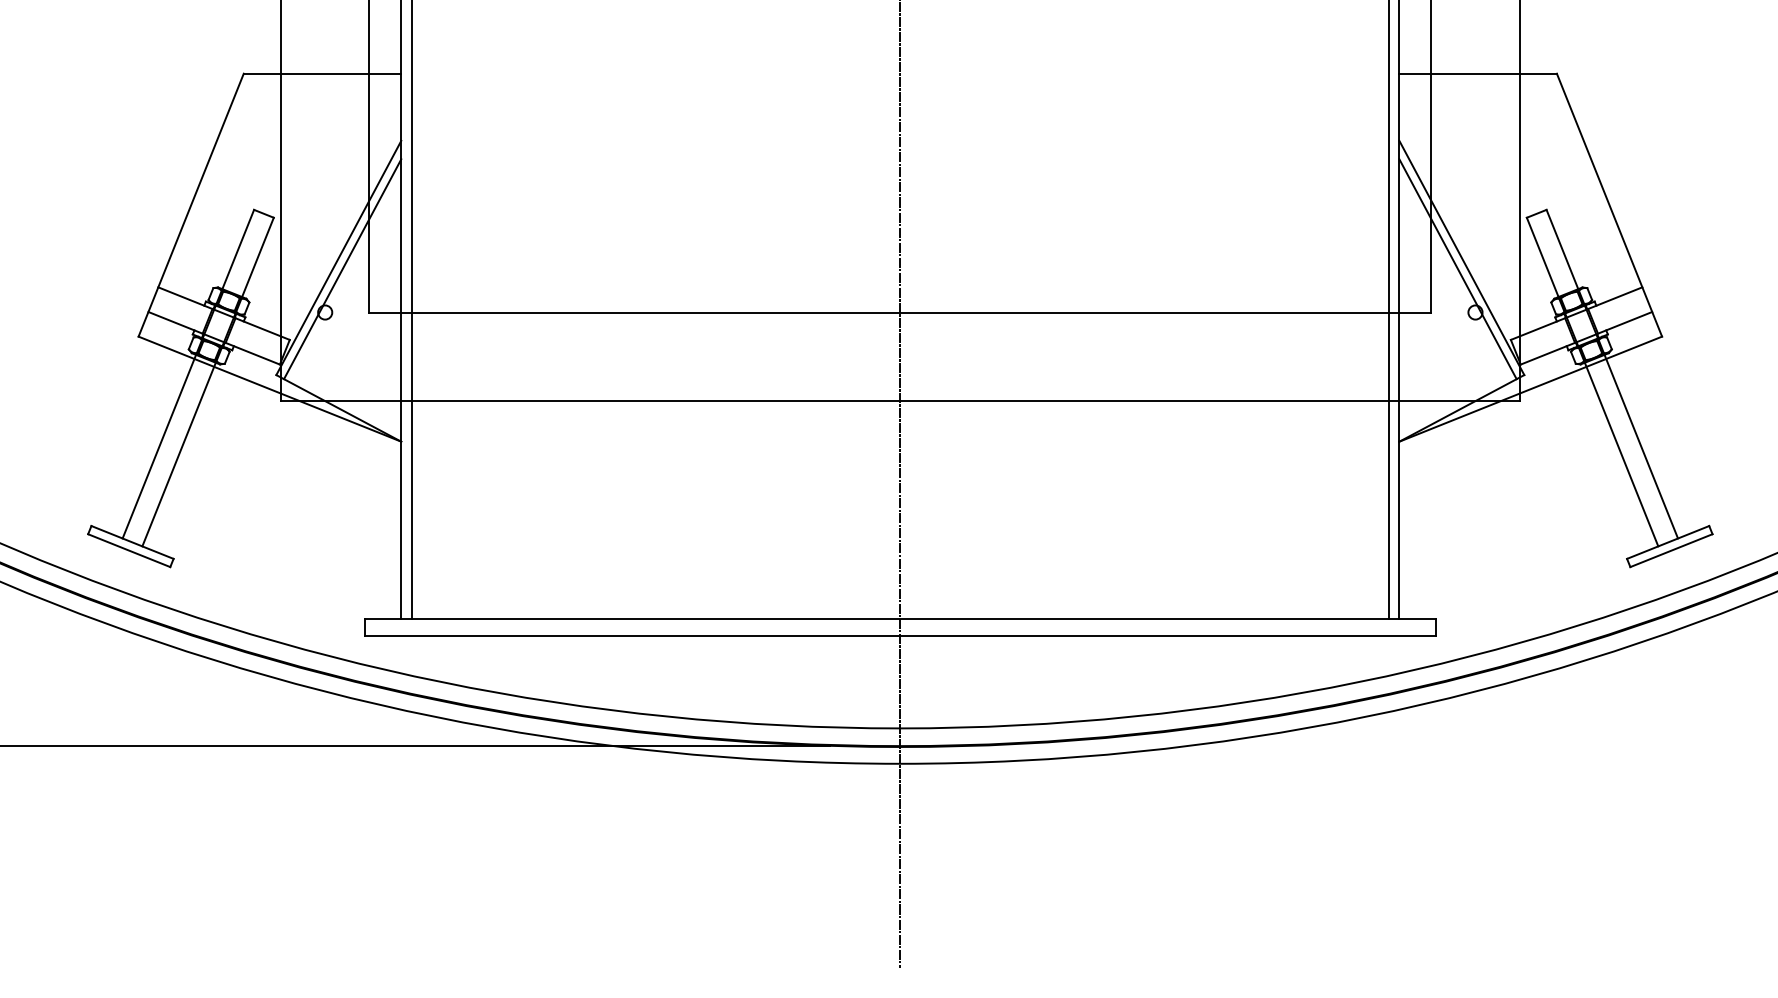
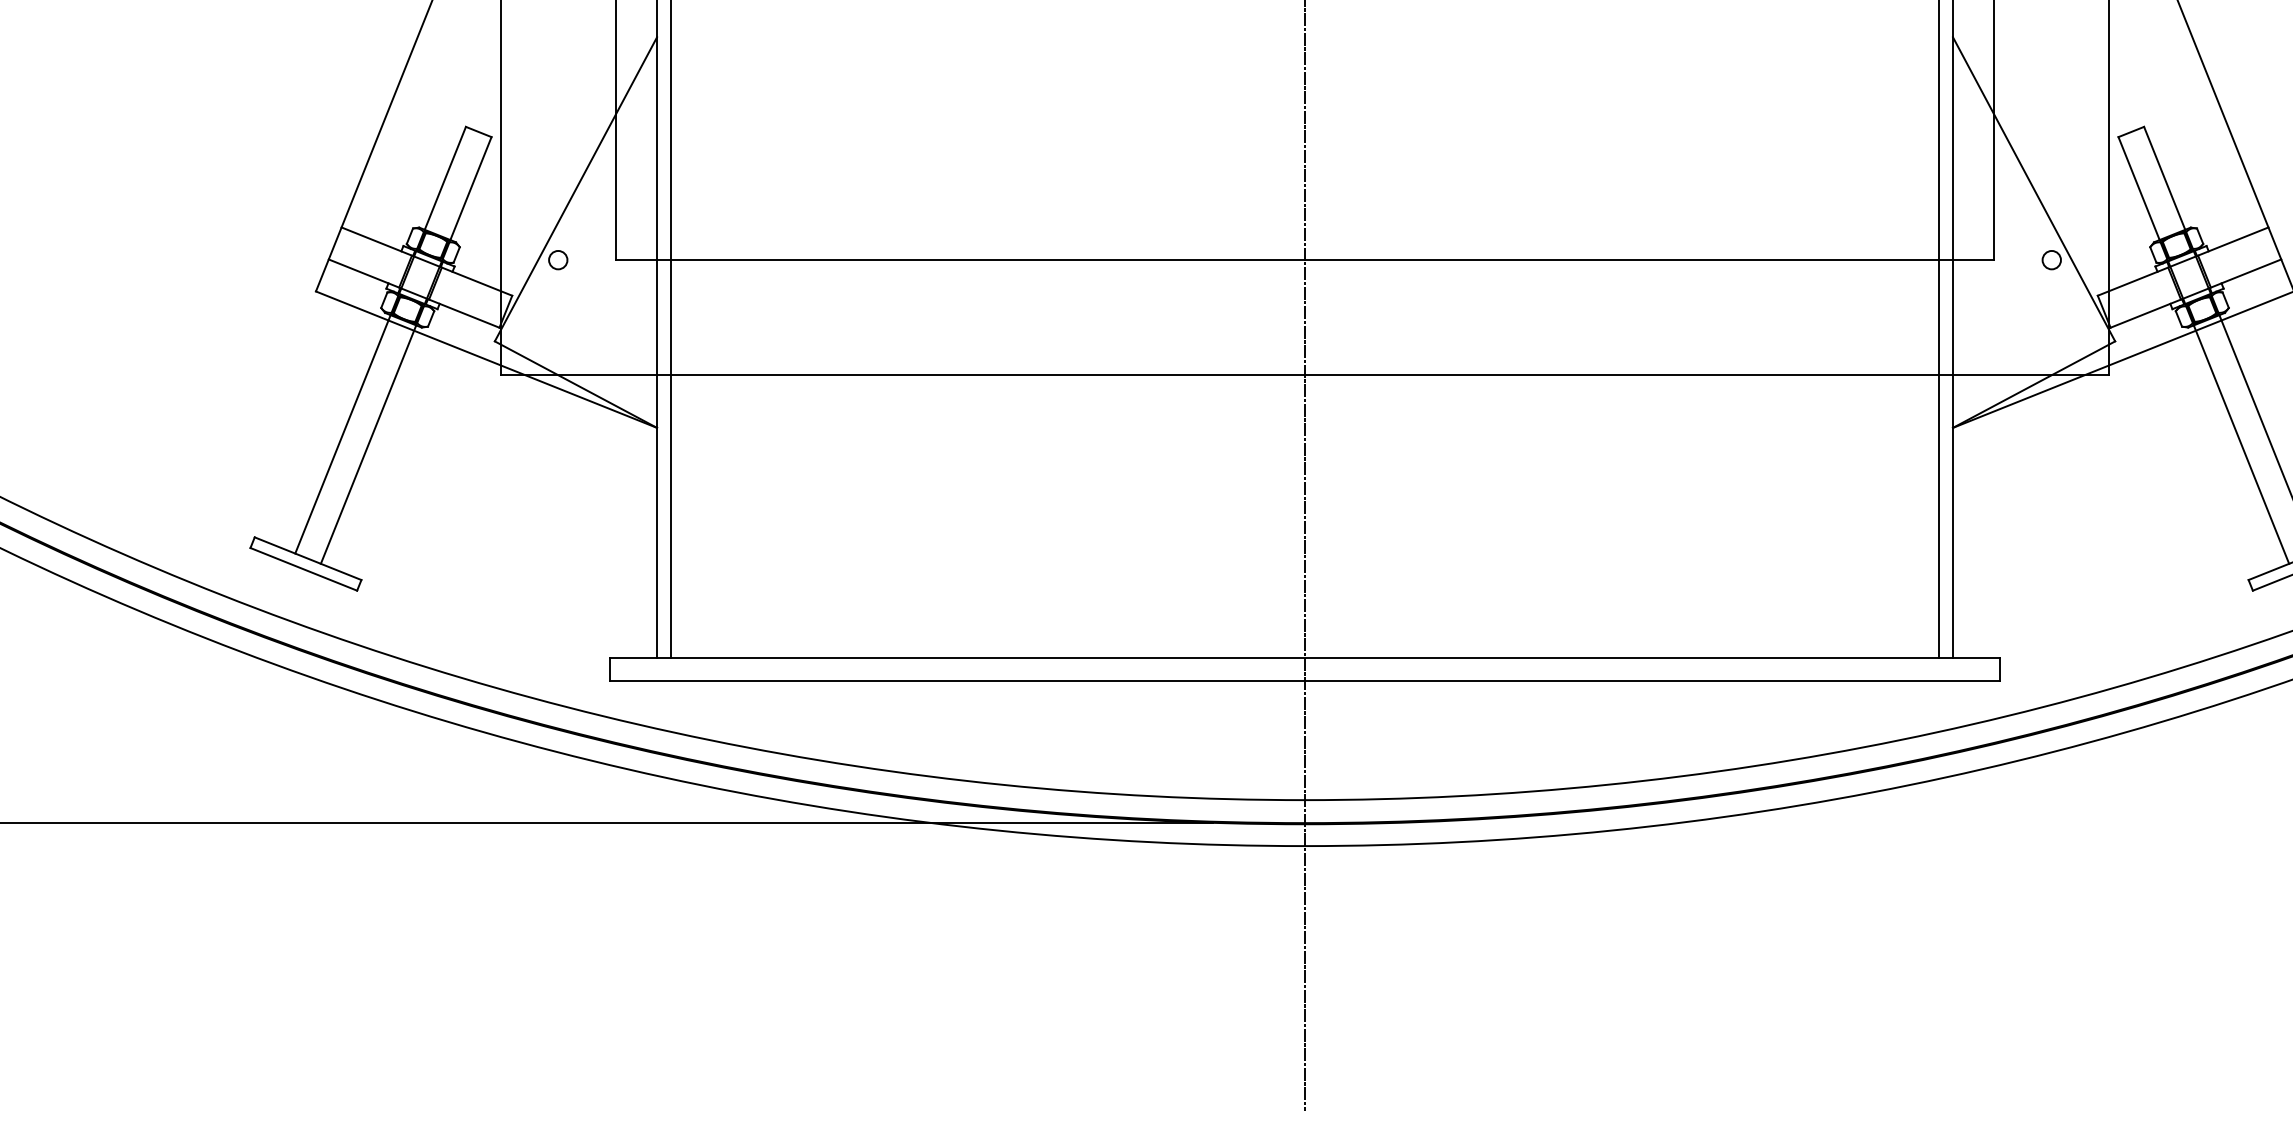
line: (342, 269) -> (580, 204), removed
line: (1457, 269) -> (2028, 204), removed

